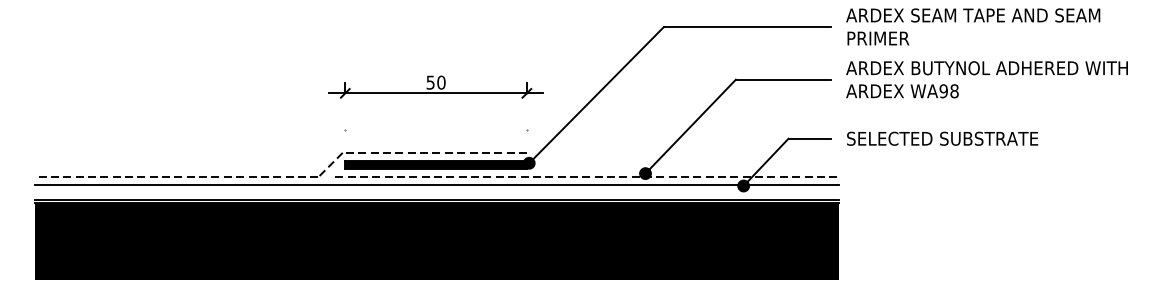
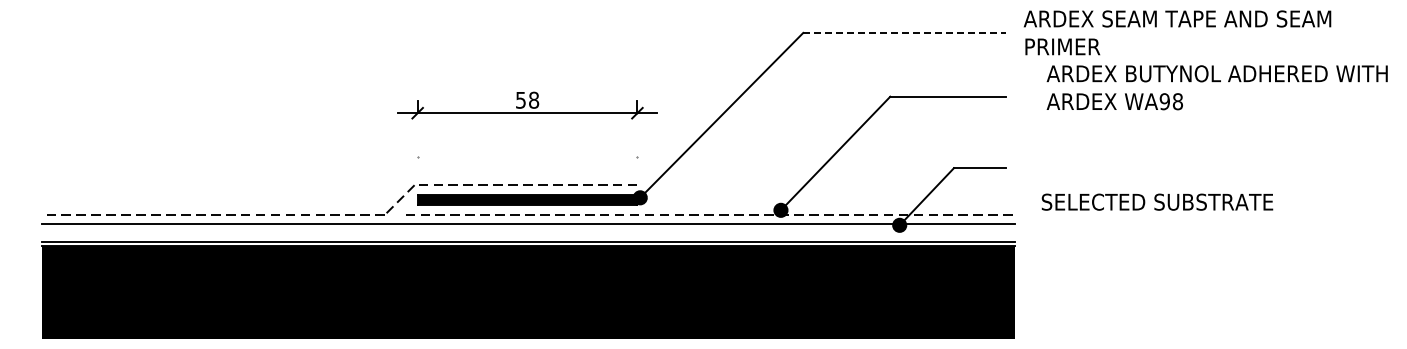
line: (747, 26) -> (904, 32), solid -> dashed
text: (986, 79) -> (1216, 87), moved
text: (441, 82) -> (534, 100), 50 -> 58
text: (942, 138) -> (1157, 201), moved

